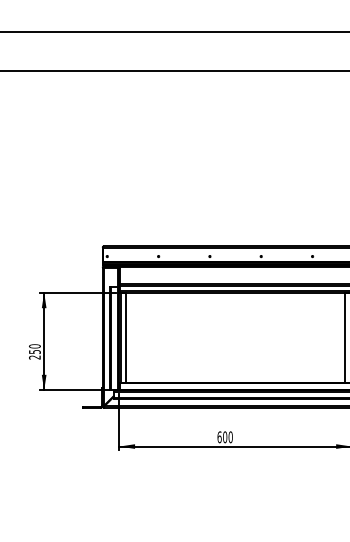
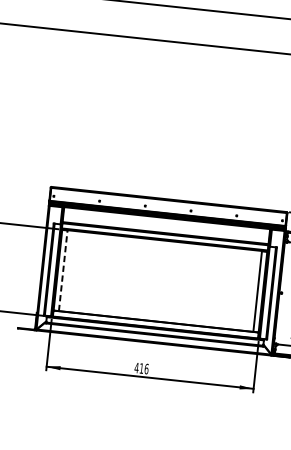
line: (126, 337) -> (63, 270), solid -> dashed
text: (224, 437) -> (141, 368), 600 -> 416

